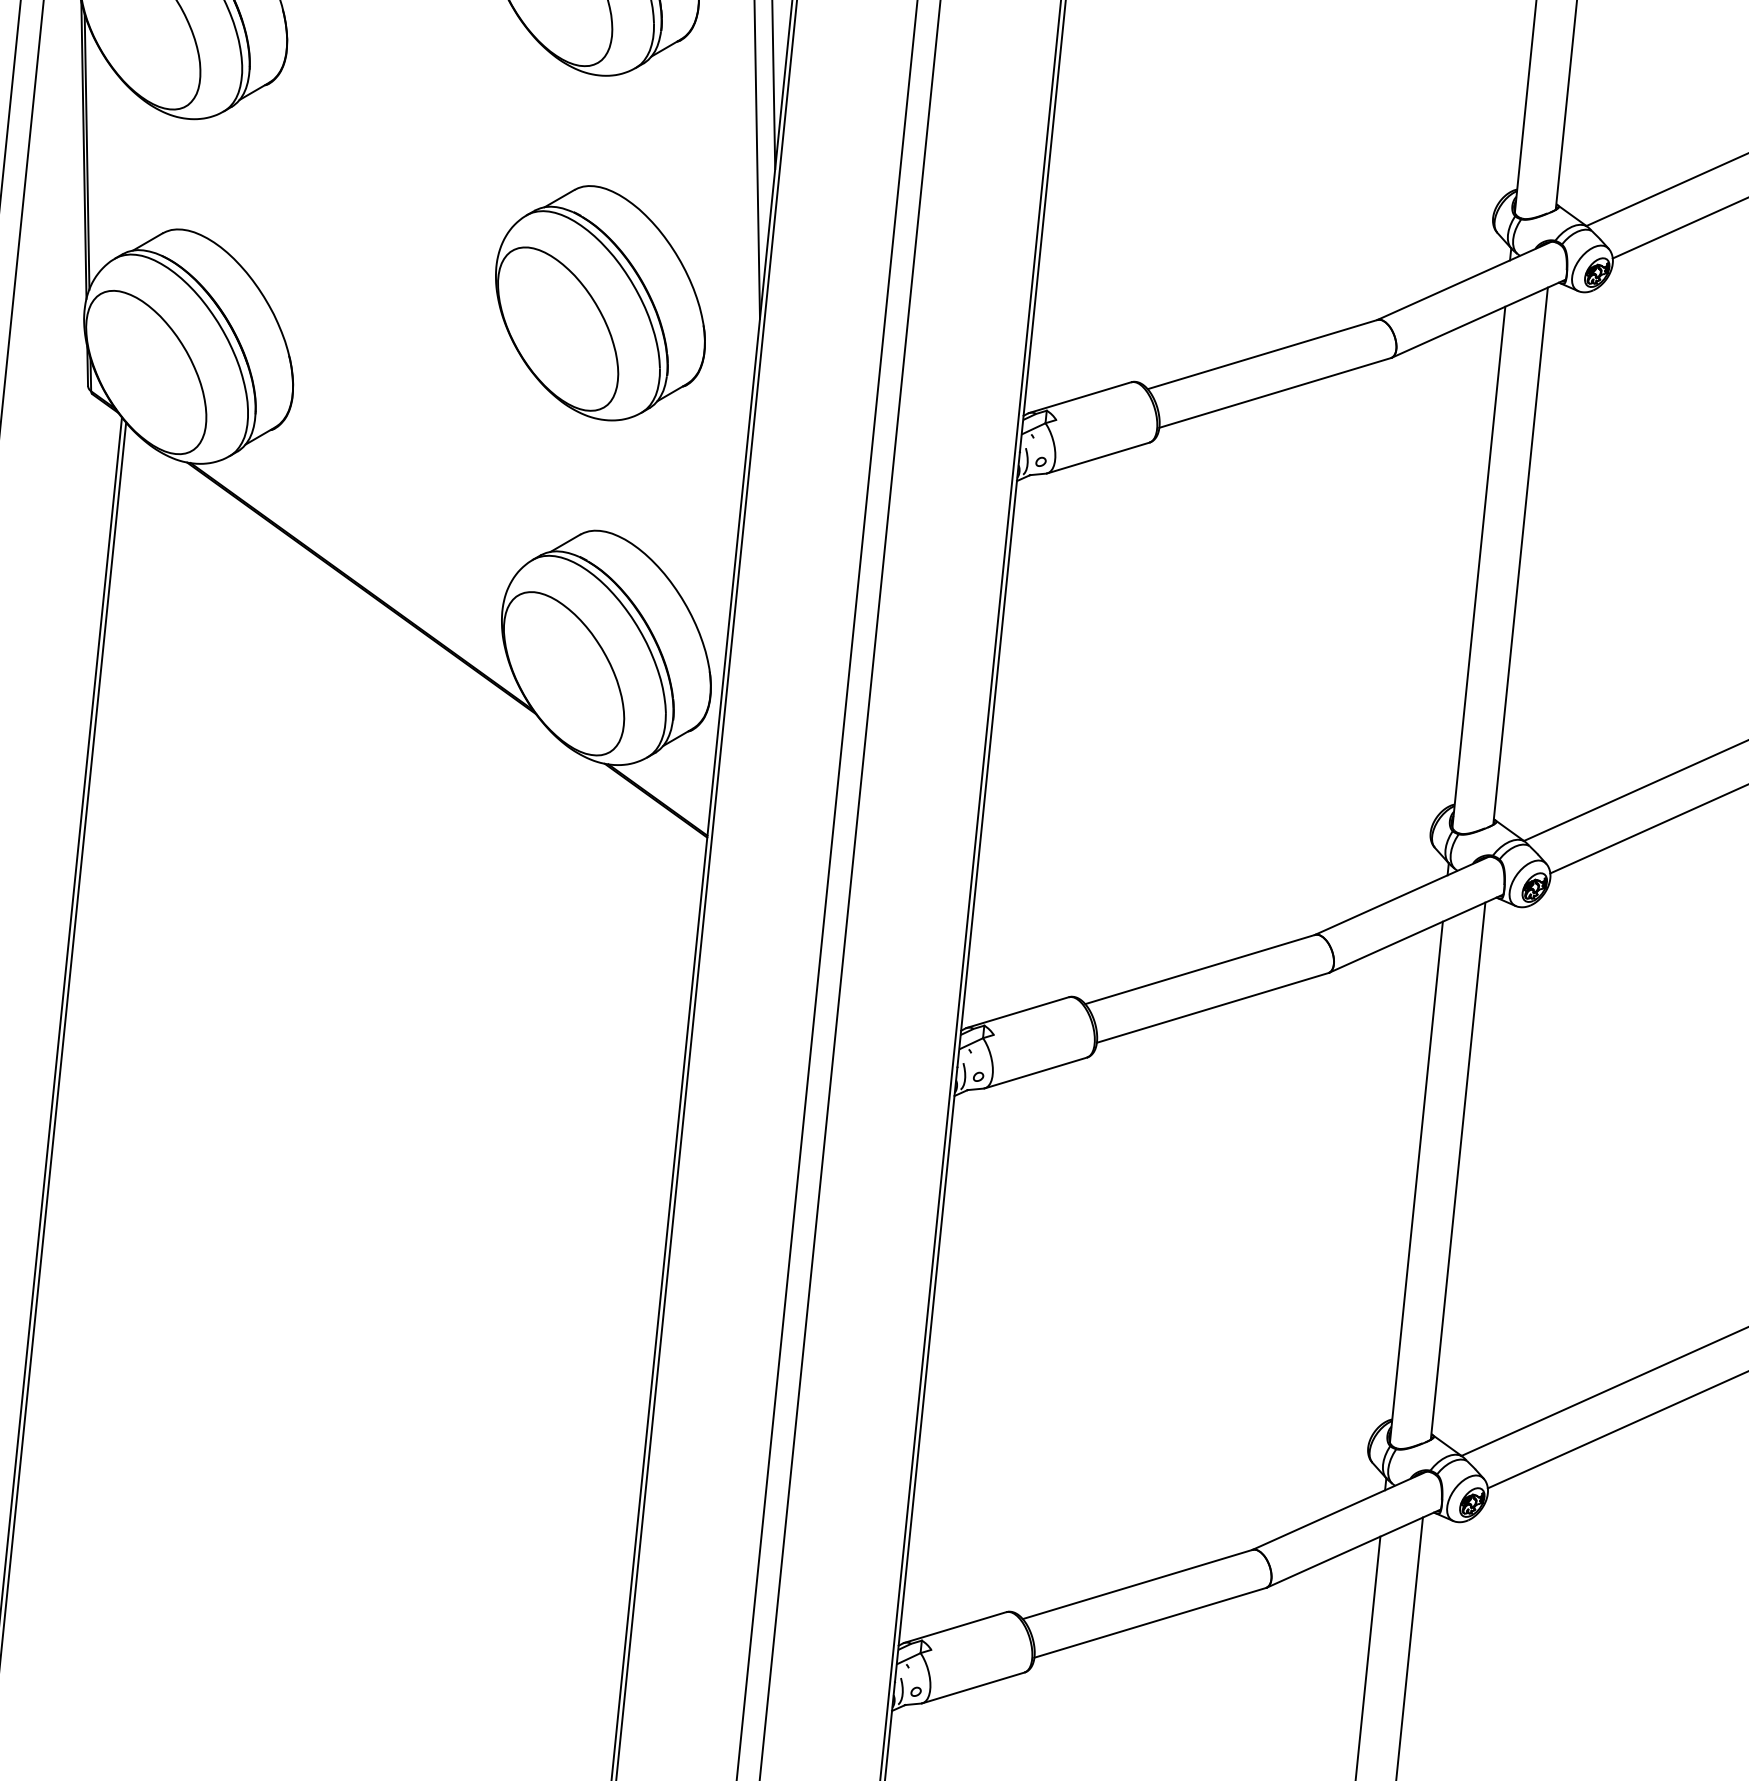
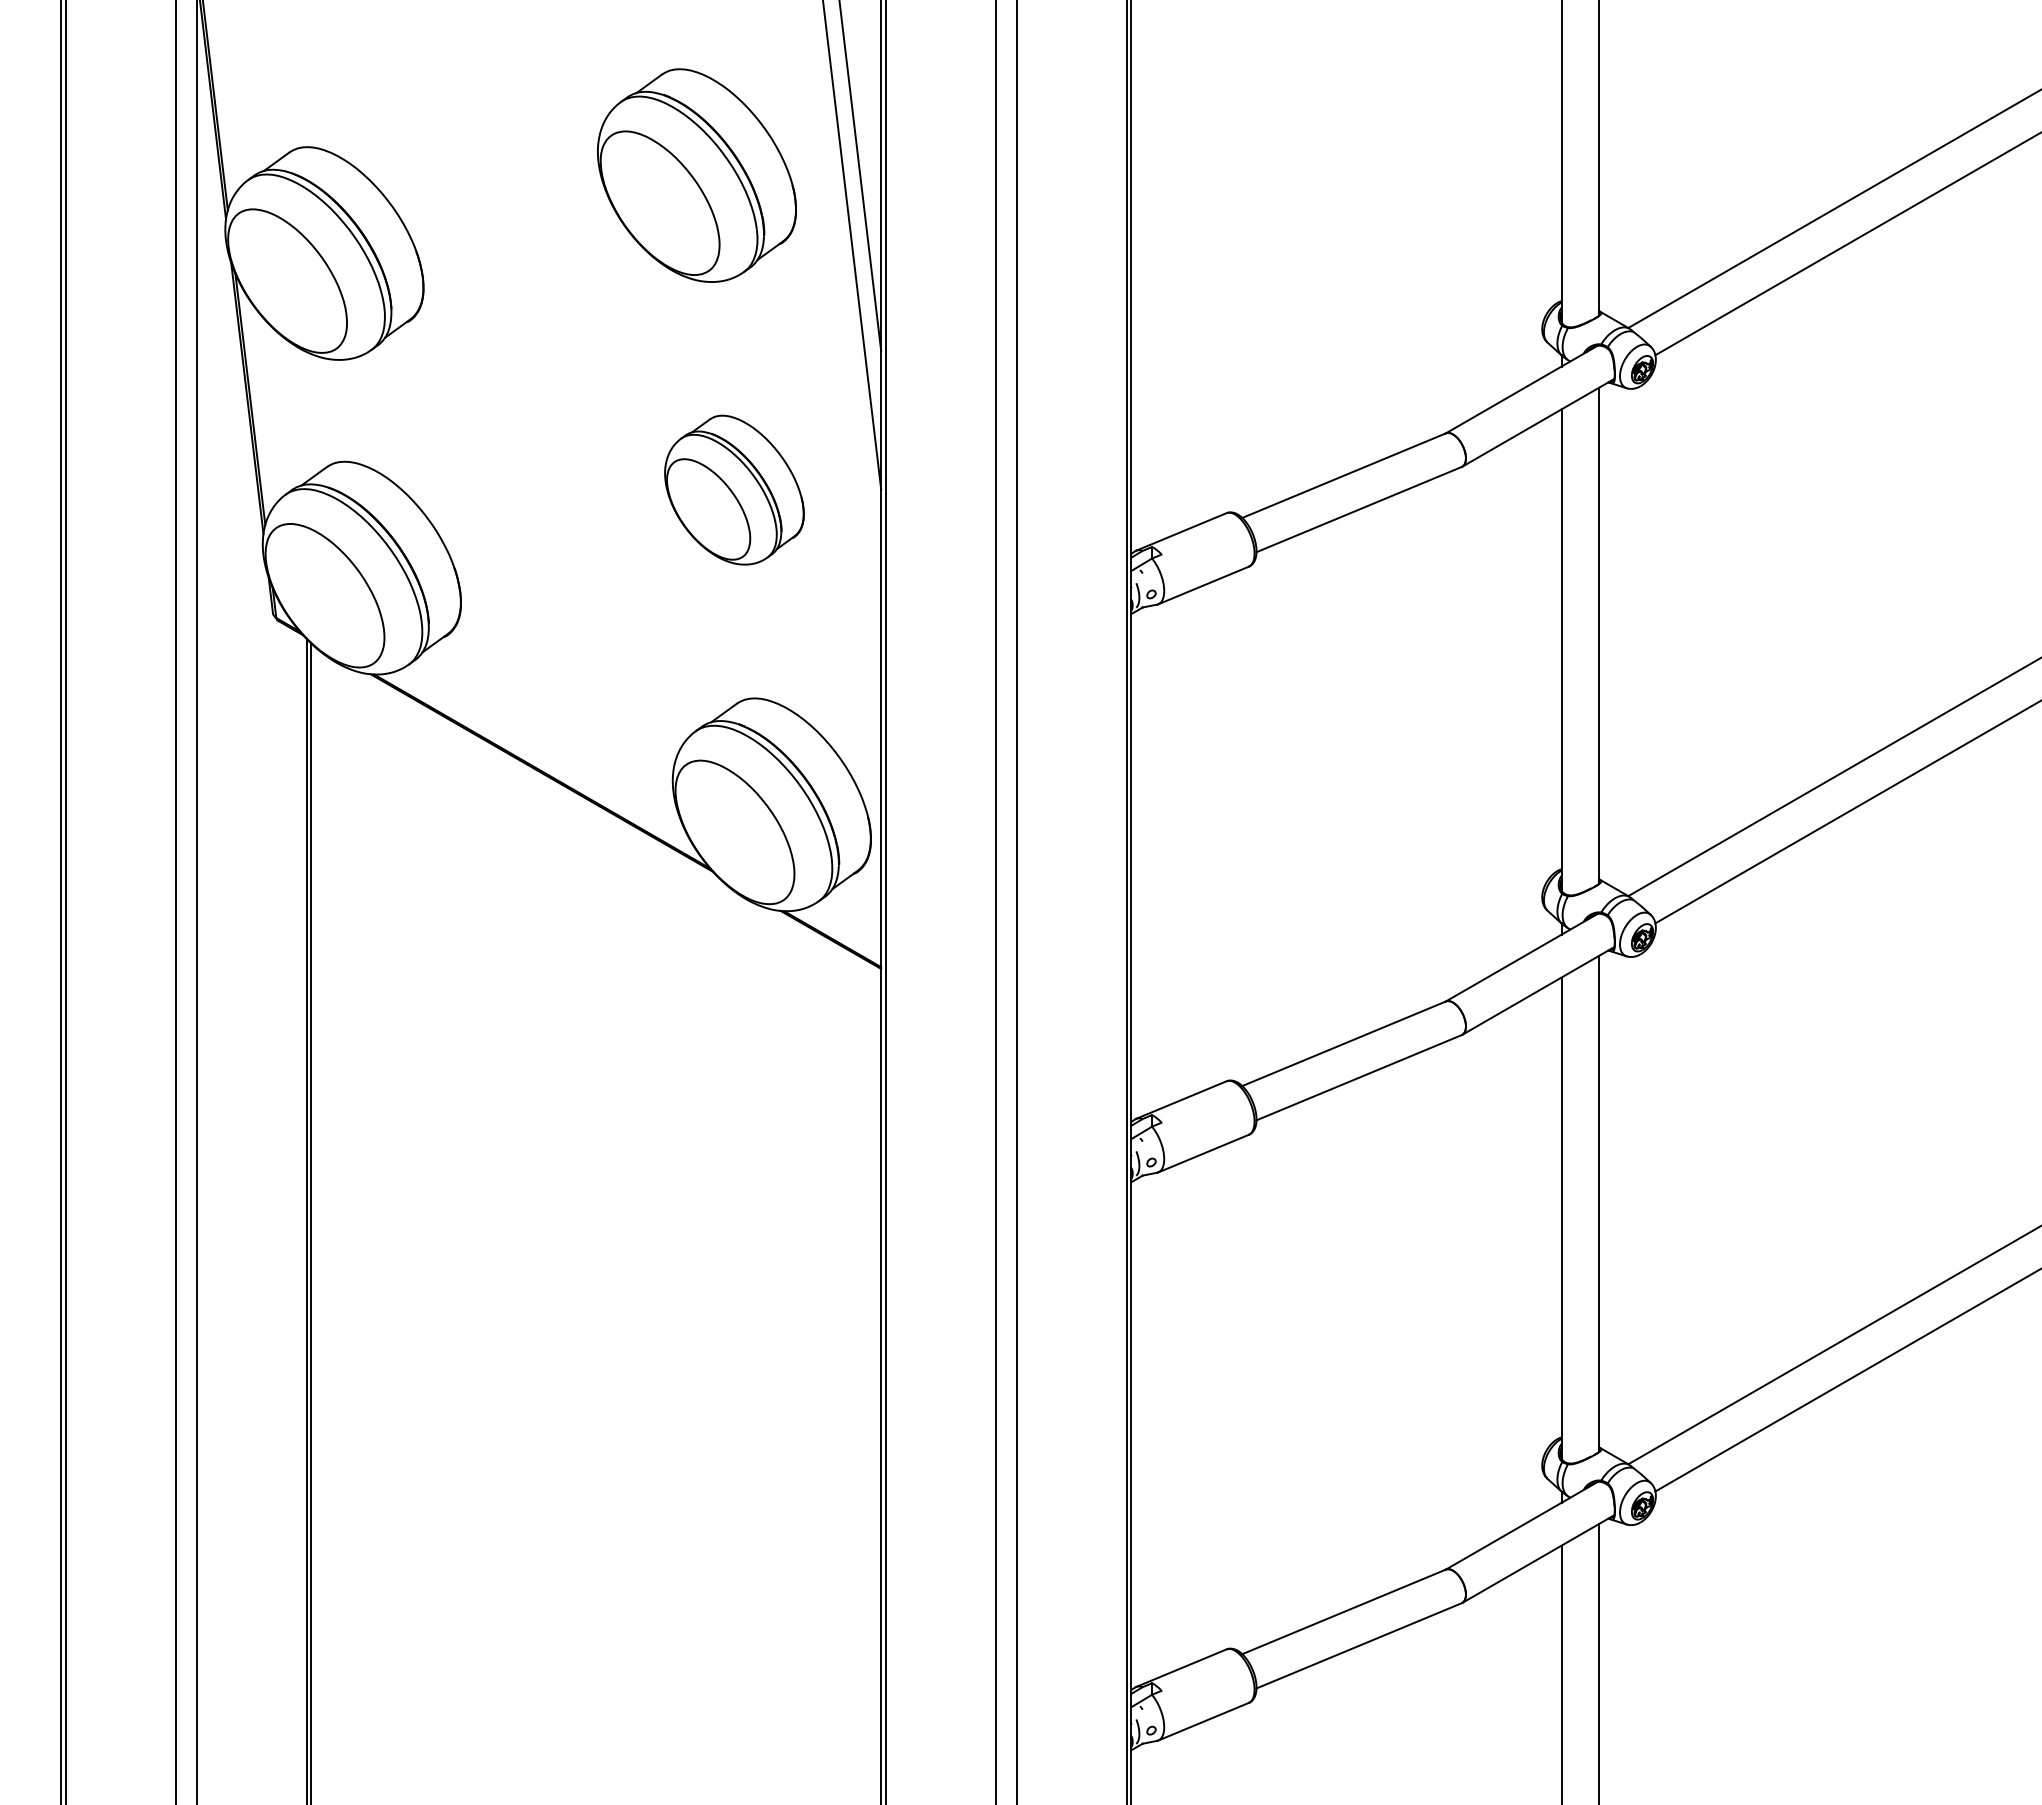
part: (601, 302) -> (734, 489), size x0.7

